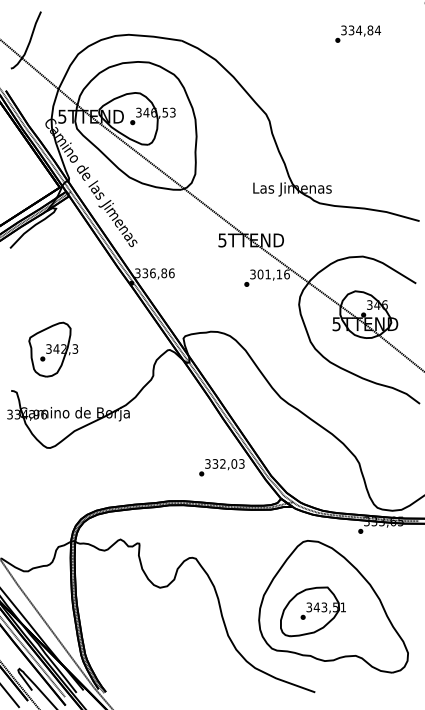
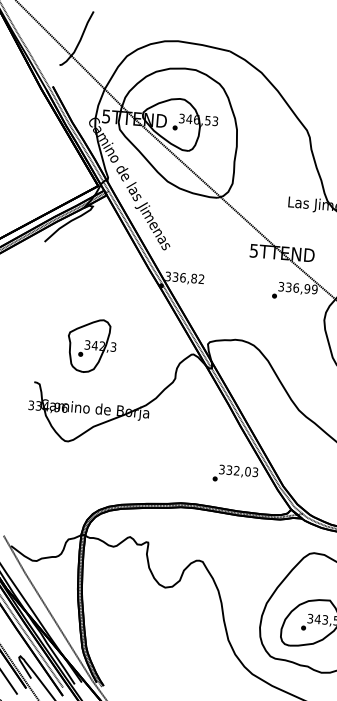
text: (171, 273) -> (201, 279), 336,86 -> 336,82
text: (273, 274) -> (301, 288), 301,16 -> 336,99
part: (53, 349) -> (92, 345), moved

